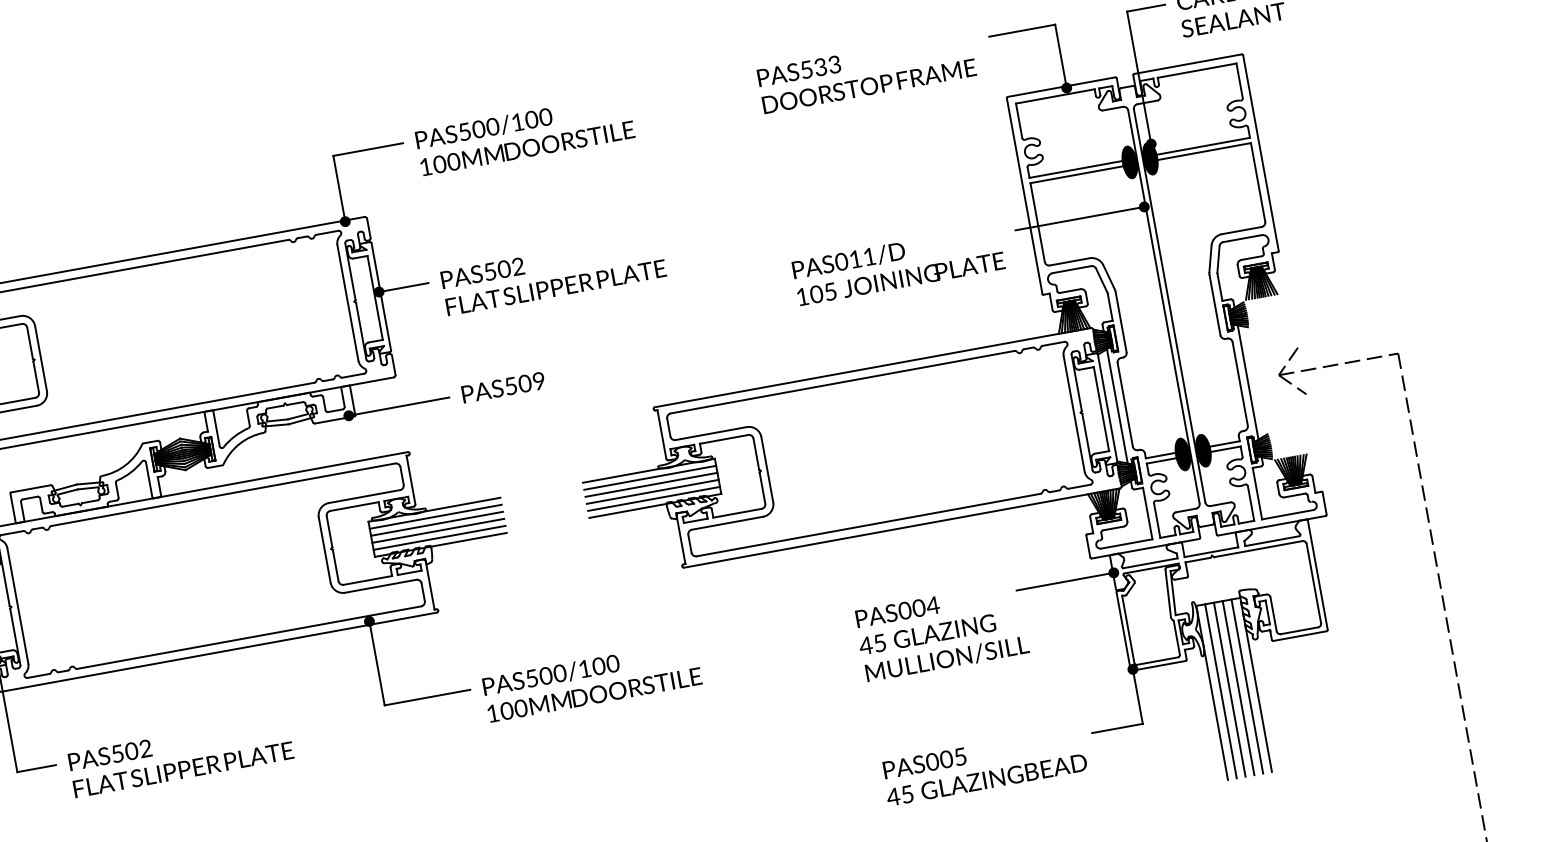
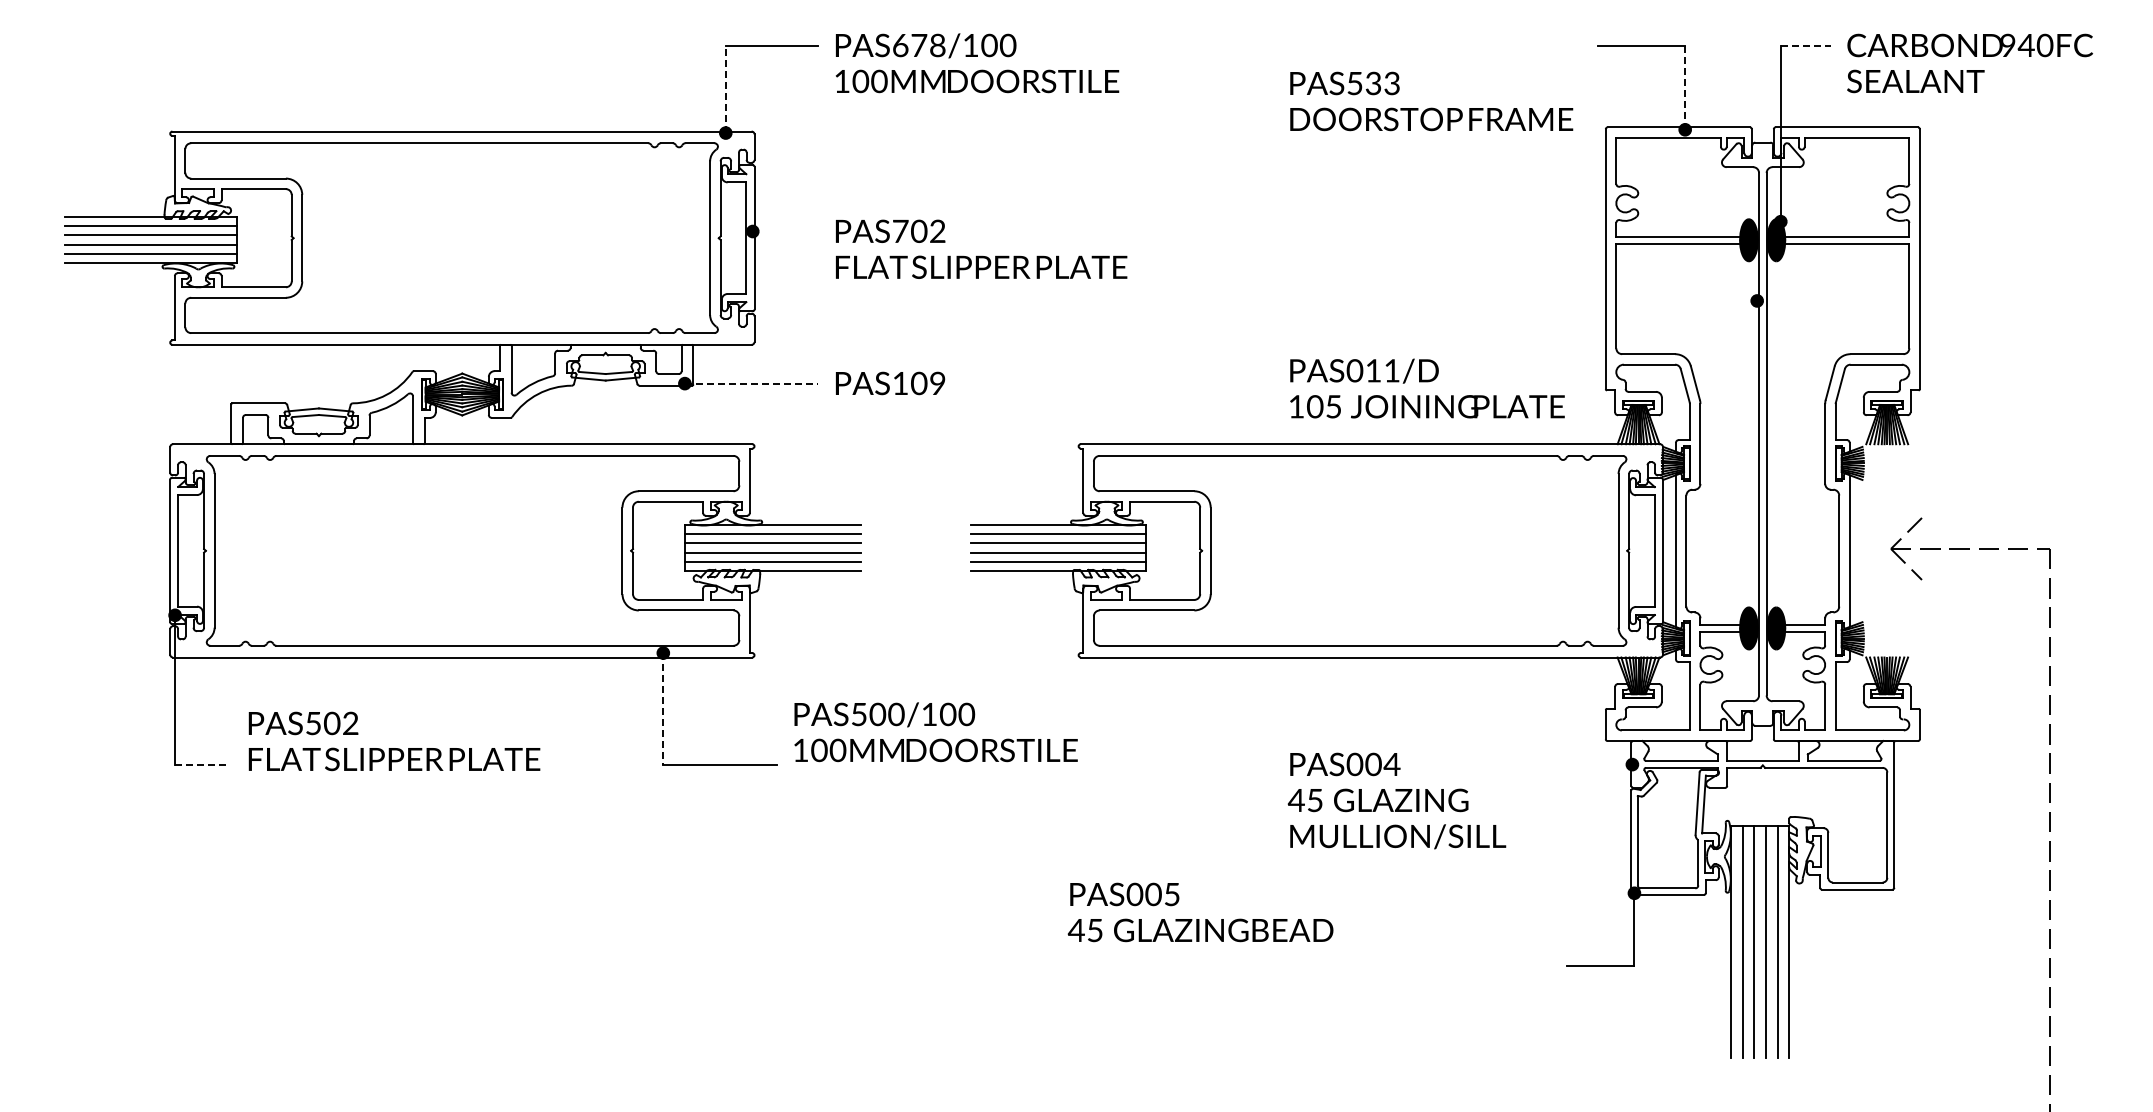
line: (1146, 8) -> (1806, 45), solid -> dashed
line: (1061, 56) -> (1685, 87), solid -> dashed
text: (866, 72) -> (1431, 101), moved
text: (479, 129) -> (919, 45), PAS500/100 -> PAS678/100
line: (339, 188) -> (725, 89), solid -> dashed
line: (1079, 218) -> (1671, 300), removed
text: (898, 265) -> (1427, 388), moved
text: (490, 271) -> (900, 231), PAS502 -> PAS702
line: (403, 287) -> (785, 231), removed
text: (511, 386) -> (900, 383), PAS509 -> PAS109
line: (398, 406) -> (751, 383), solid -> dashed
line: (1064, 581) -> (1567, 764), removed
line: (377, 663) -> (663, 708), solid -> dashed
text: (591, 681) -> (935, 732), moved
text: (181, 756) -> (394, 741), moved
text: (984, 766) -> (1200, 912), moved
line: (36, 768) -> (200, 764), solid -> dashed

